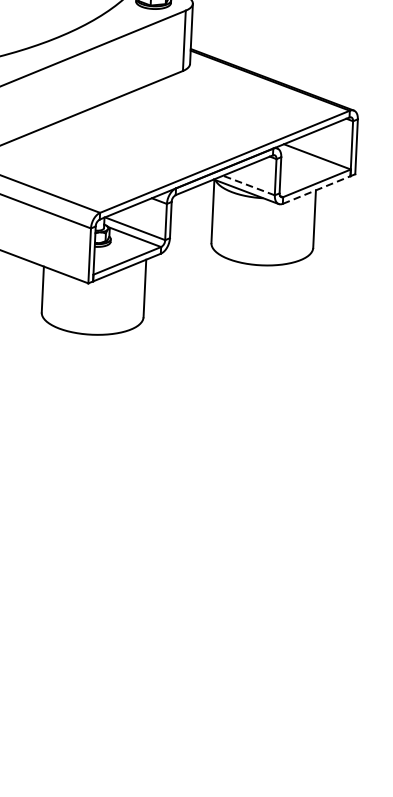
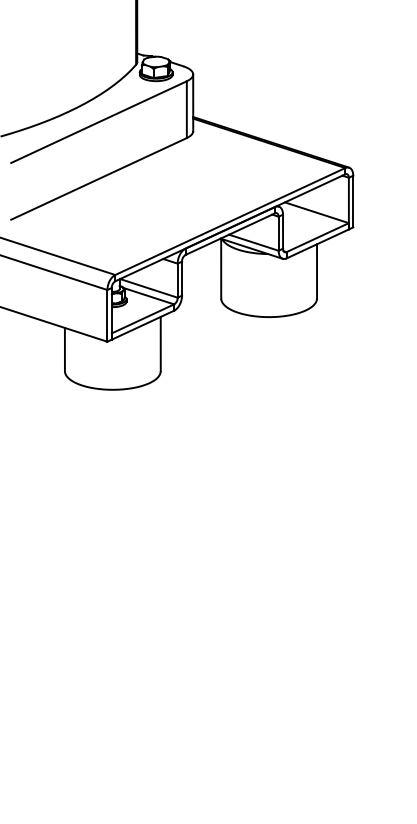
line: (248, 185) -> (253, 242), dashed -> solid
line: (317, 189) -> (318, 243), dashed -> solid

